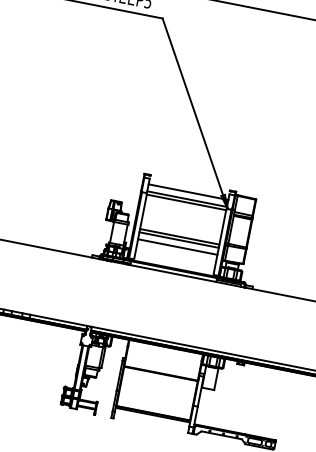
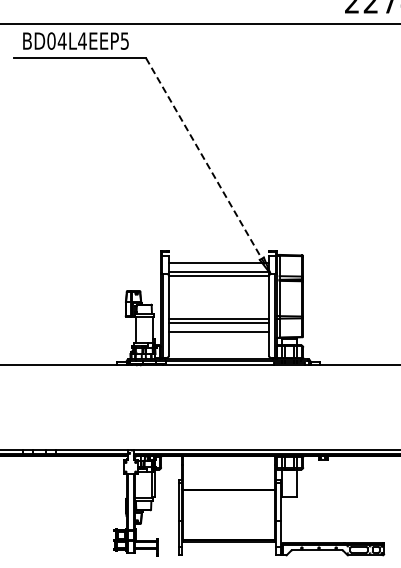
line: (195, 114) -> (208, 166), solid -> dashed

